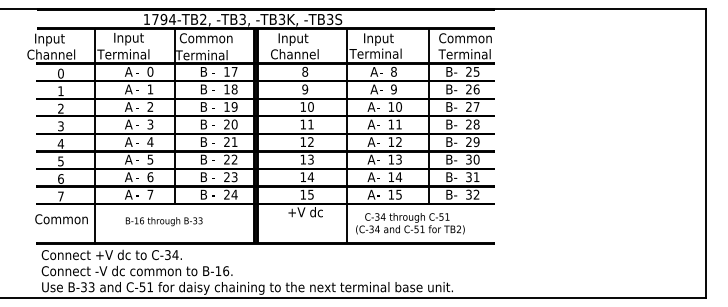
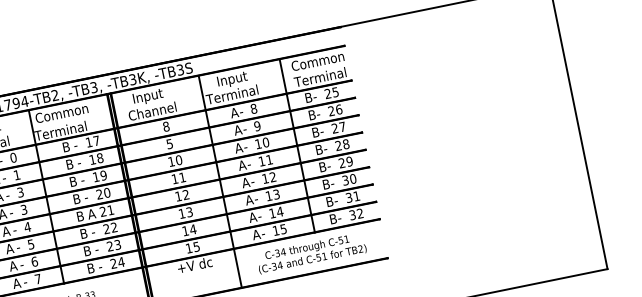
text: (305, 89) -> (170, 144), 9 -> 5
text: (150, 106) -> (20, 191), 2 -> 3
text: (215, 141) -> (91, 213), - -> A
text: (410, 223) -> (311, 253), moved

